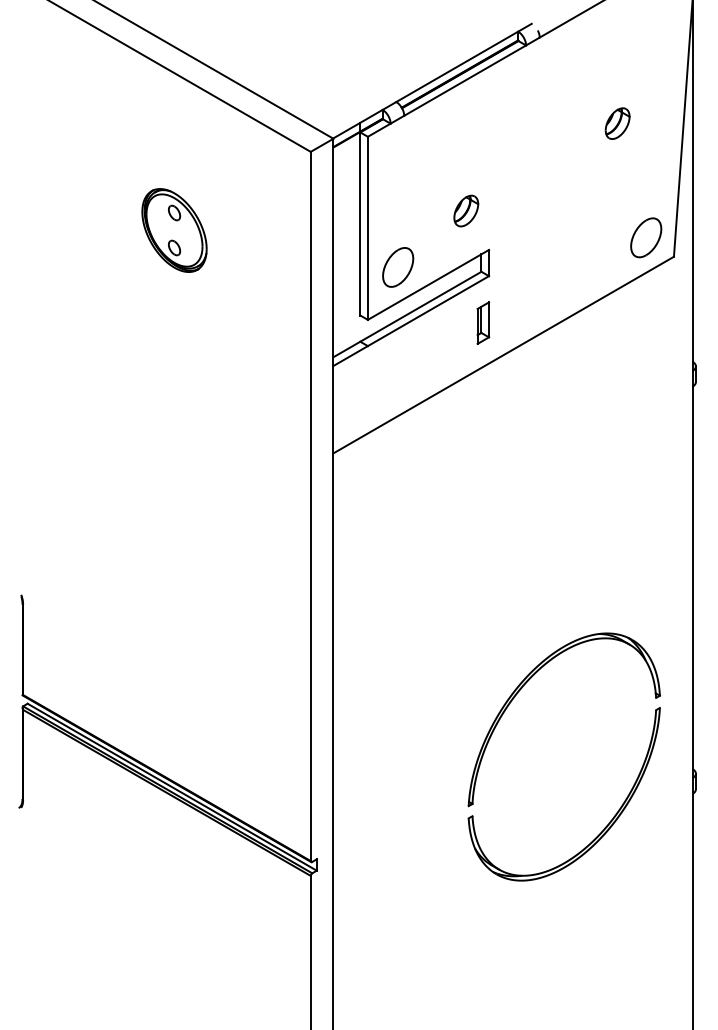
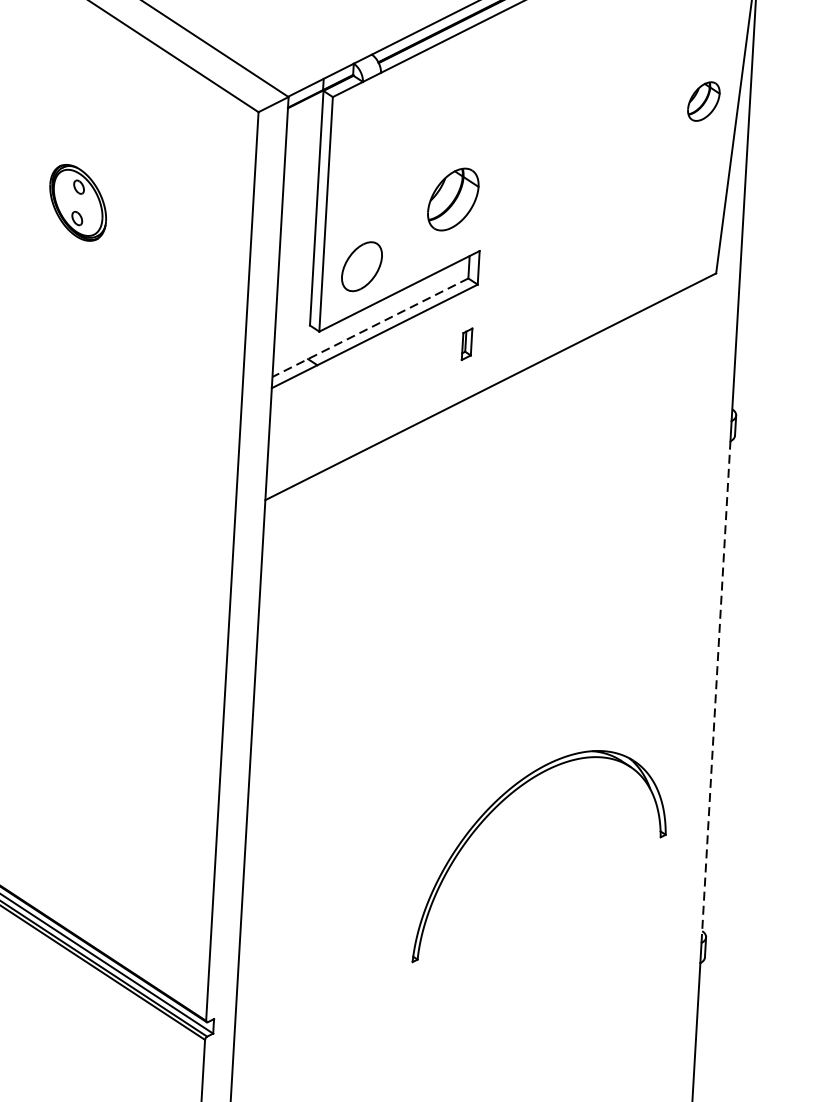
part: (617, 123) -> (703, 101), moved
part: (466, 210) -> (453, 198), size x1.6
part: (174, 230) -> (78, 202), size x0.7
part: (646, 237) -> (682, 246), removed
line: (407, 314) -> (370, 327), solid -> dashed
part: (483, 322) -> (467, 343), size x0.6
line: (692, 582) -> (715, 692), solid -> dashed
part: (604, 827) -> (585, 999), removed

